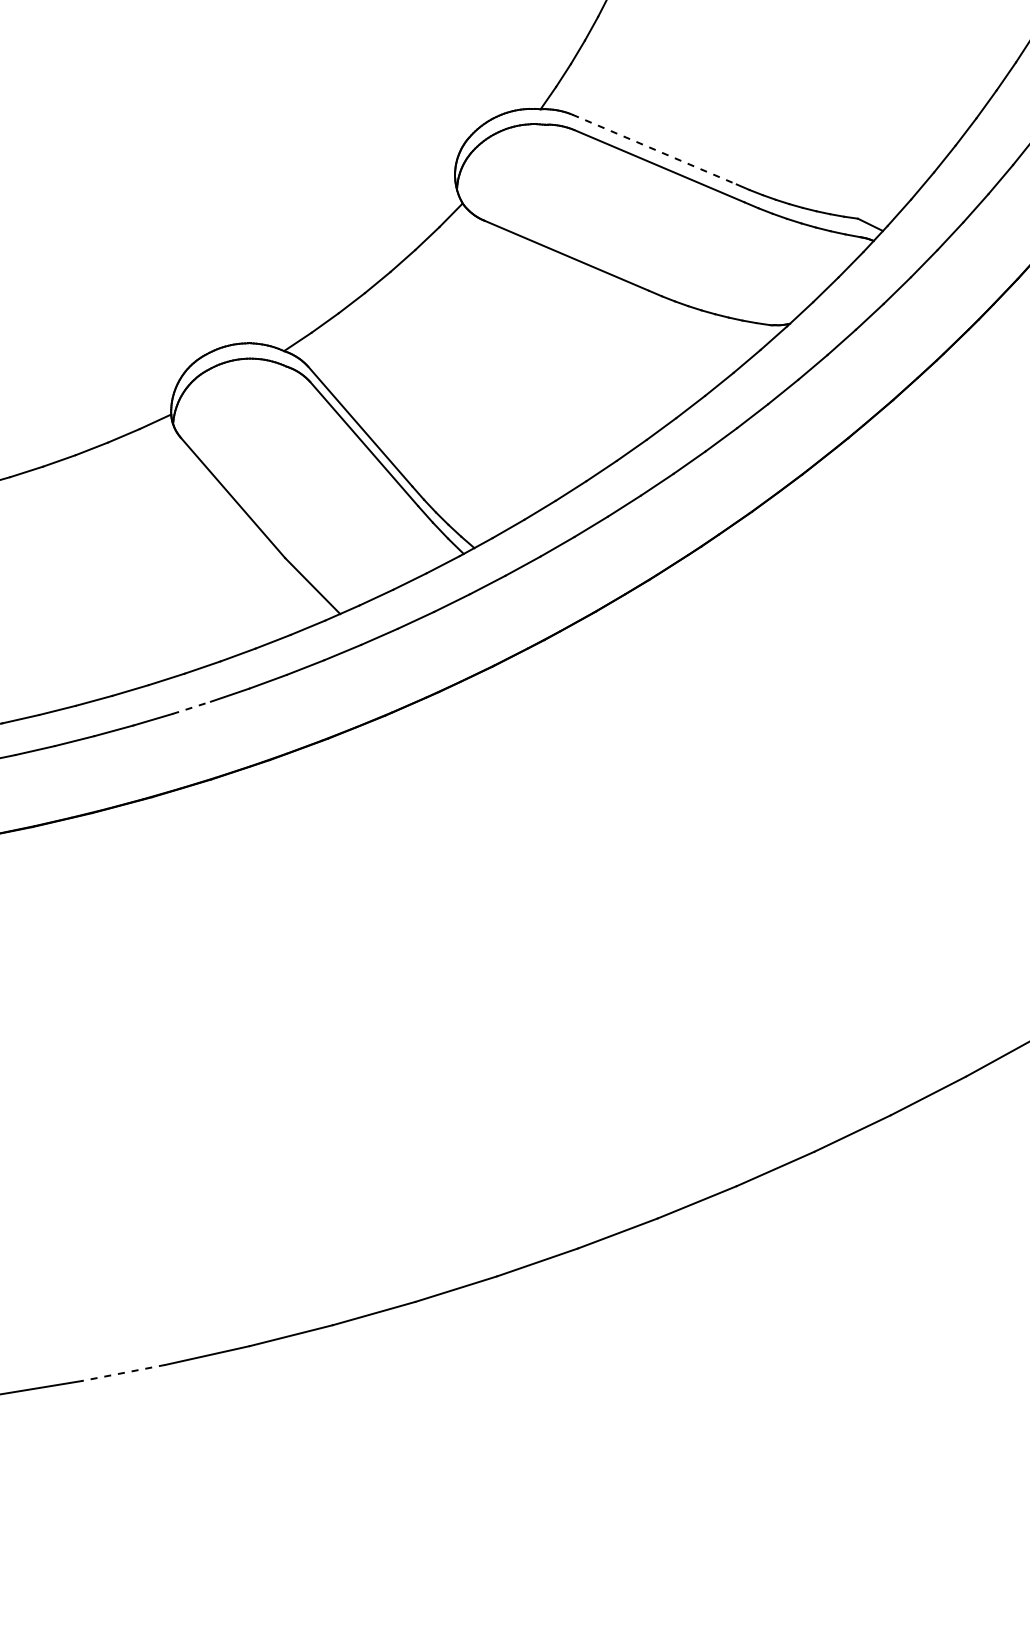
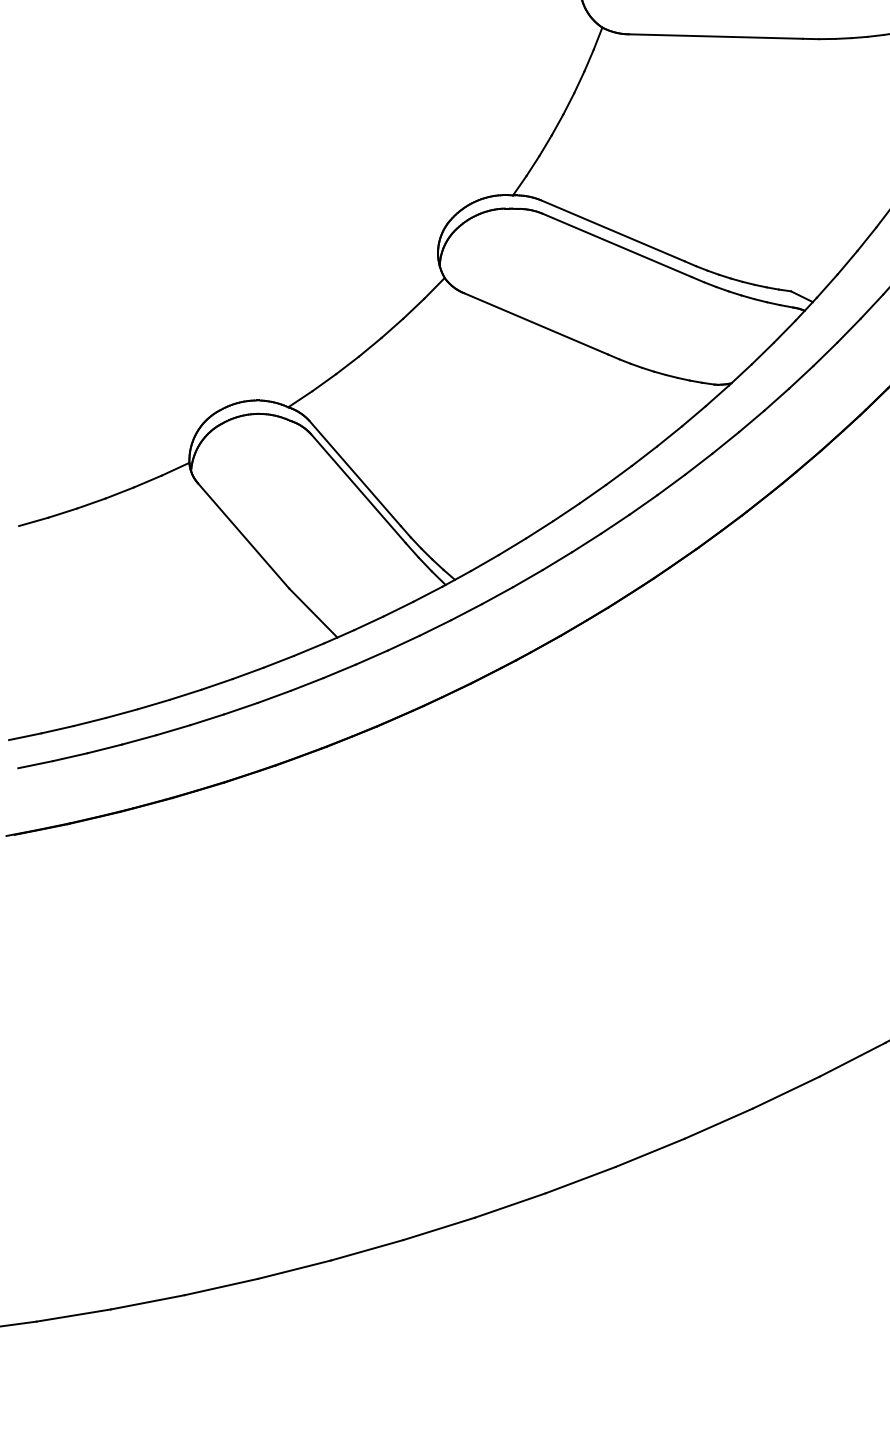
line: (655, 149) -> (613, 230), dashed -> solid
line: (192, 707) -> (208, 719), dashed -> solid
line: (123, 1372) -> (147, 1301), dashed -> solid

